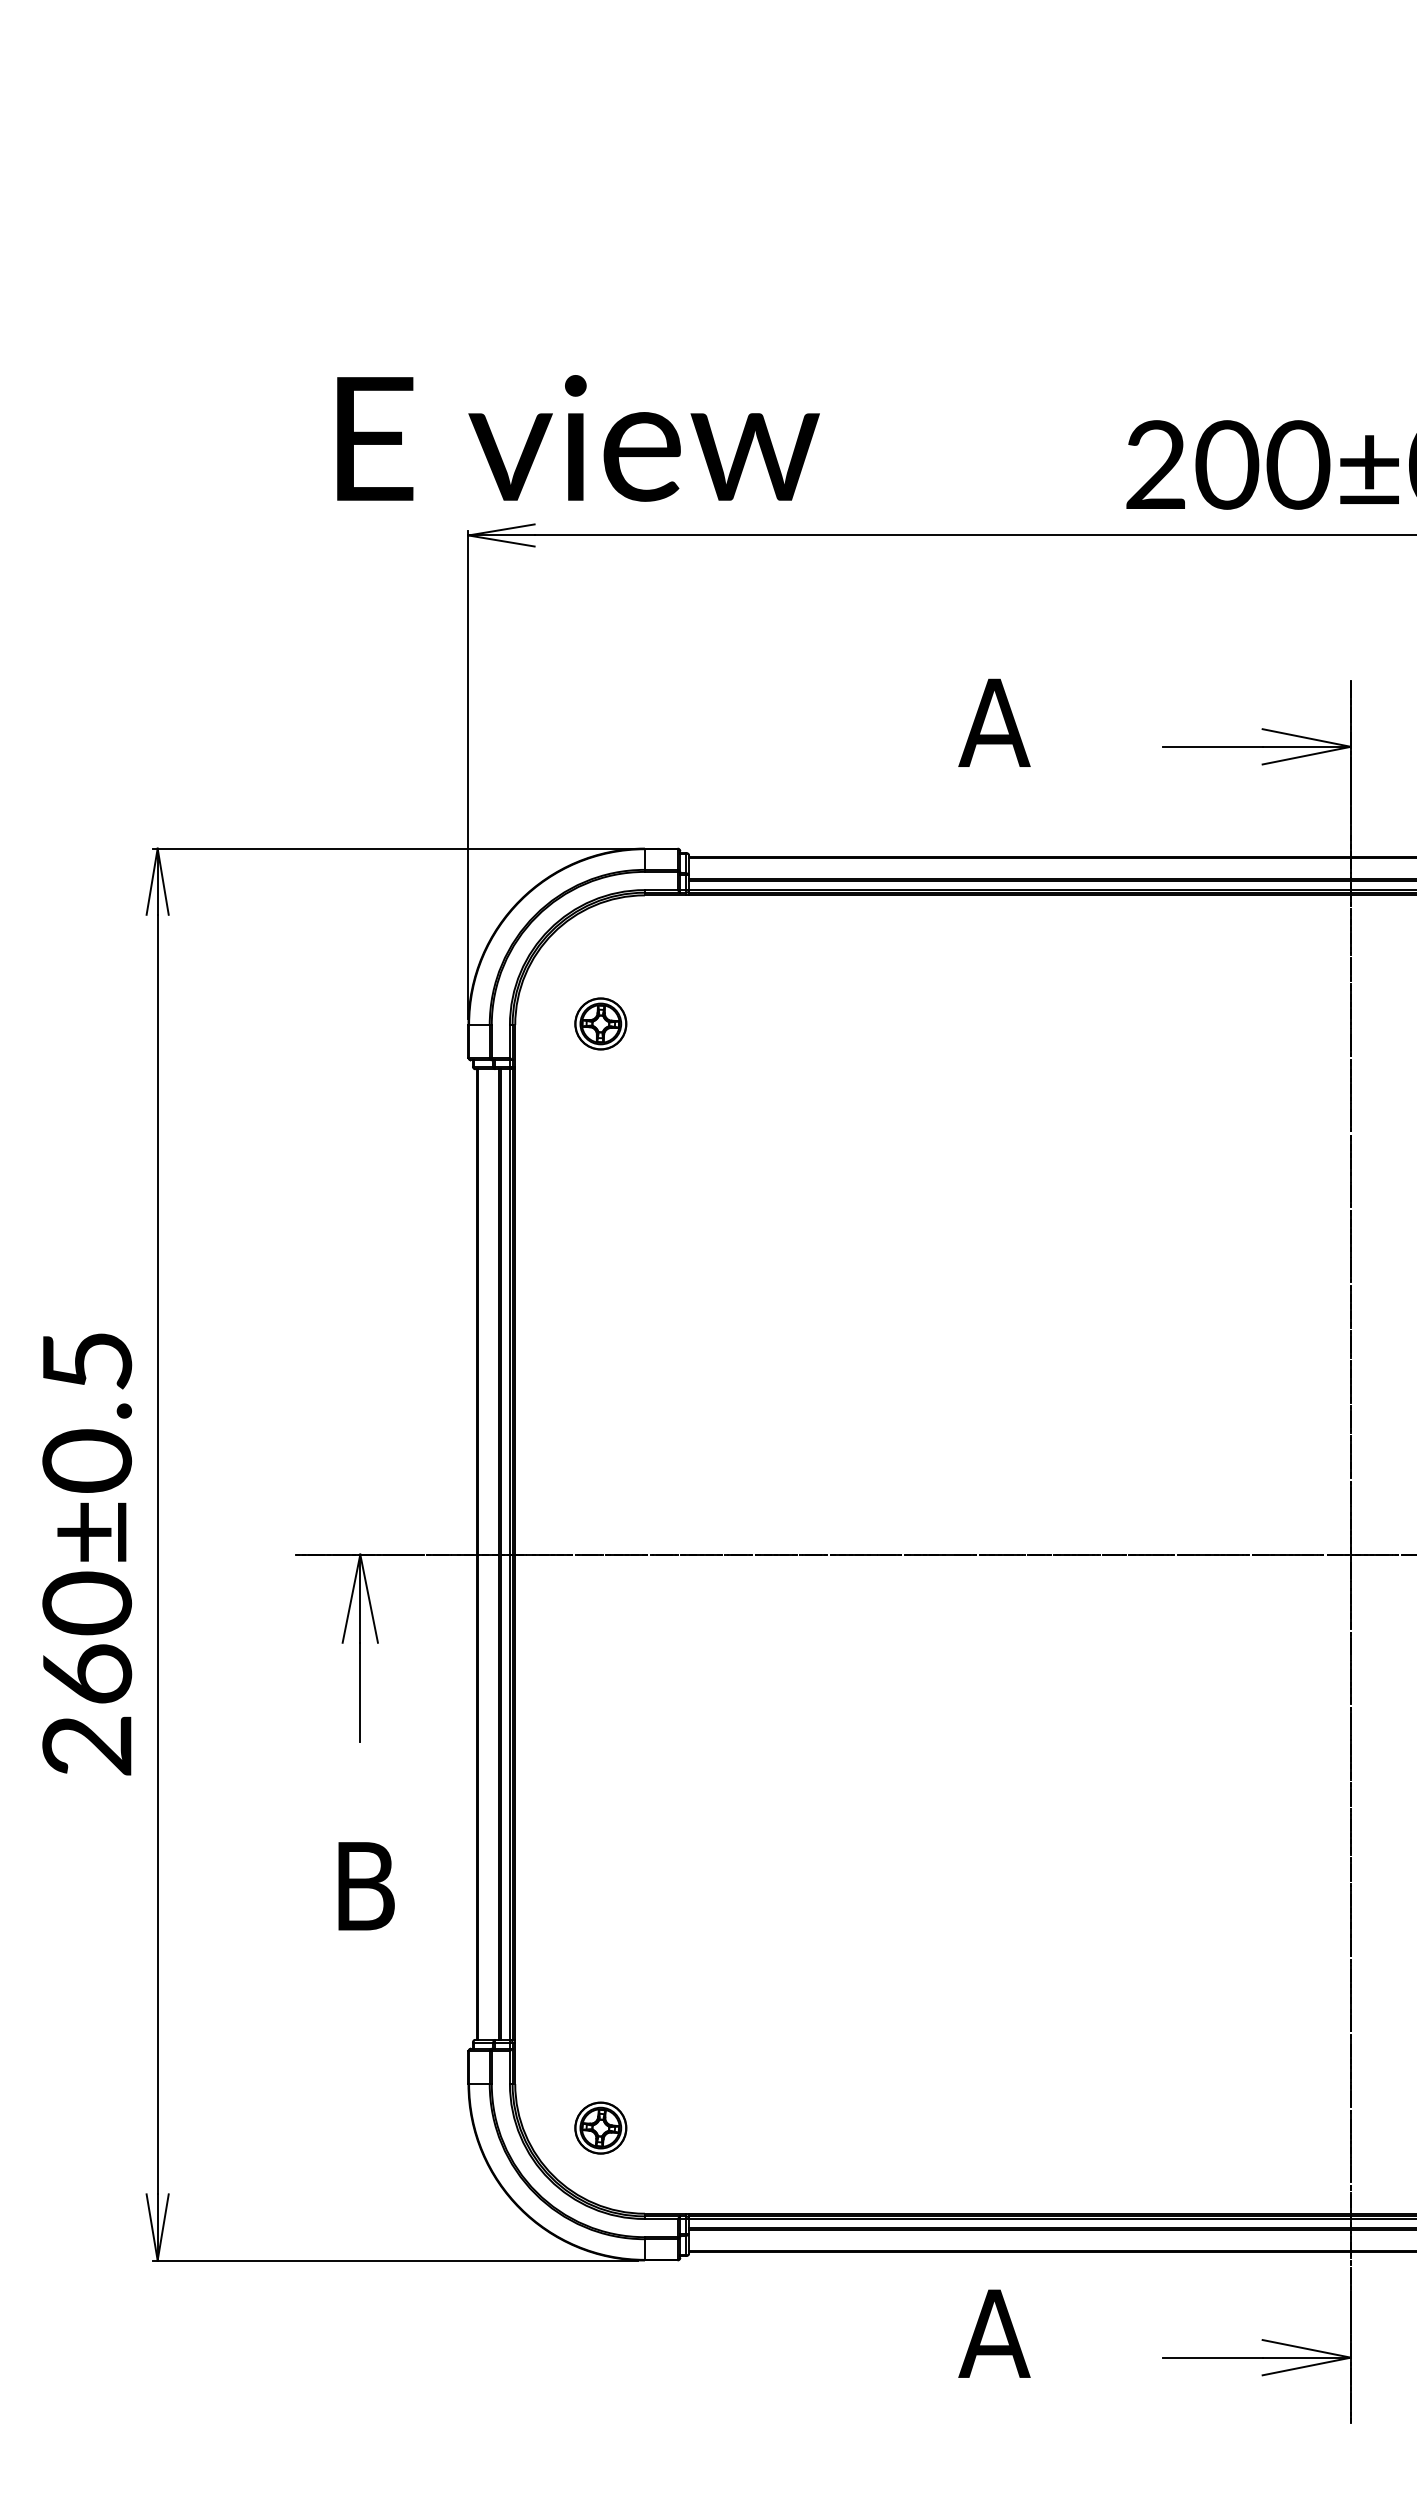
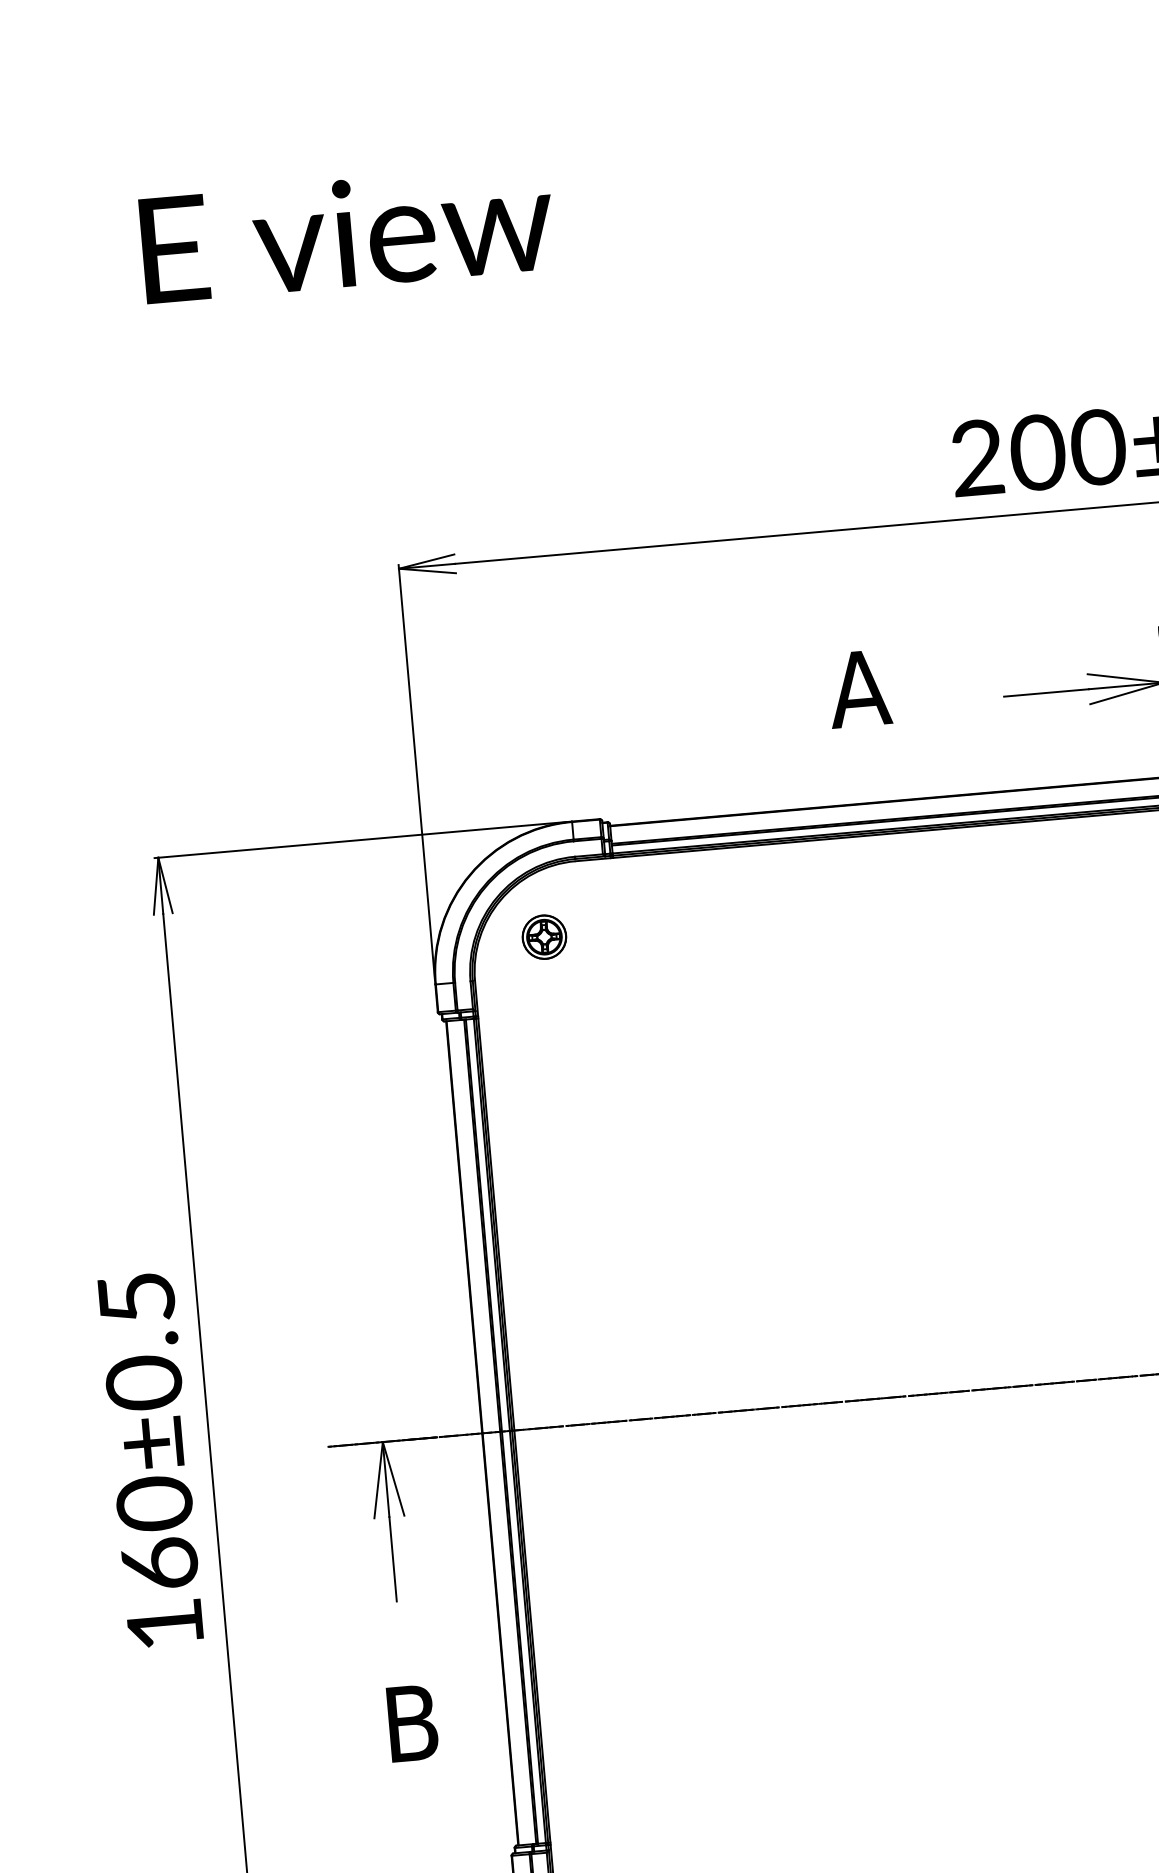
text: (578, 438) -> (347, 233), moved
part: (600, 1023) -> (544, 936), moved
text: (86, 1745) -> (164, 1624), 260±0.5 -> 160±0.5

